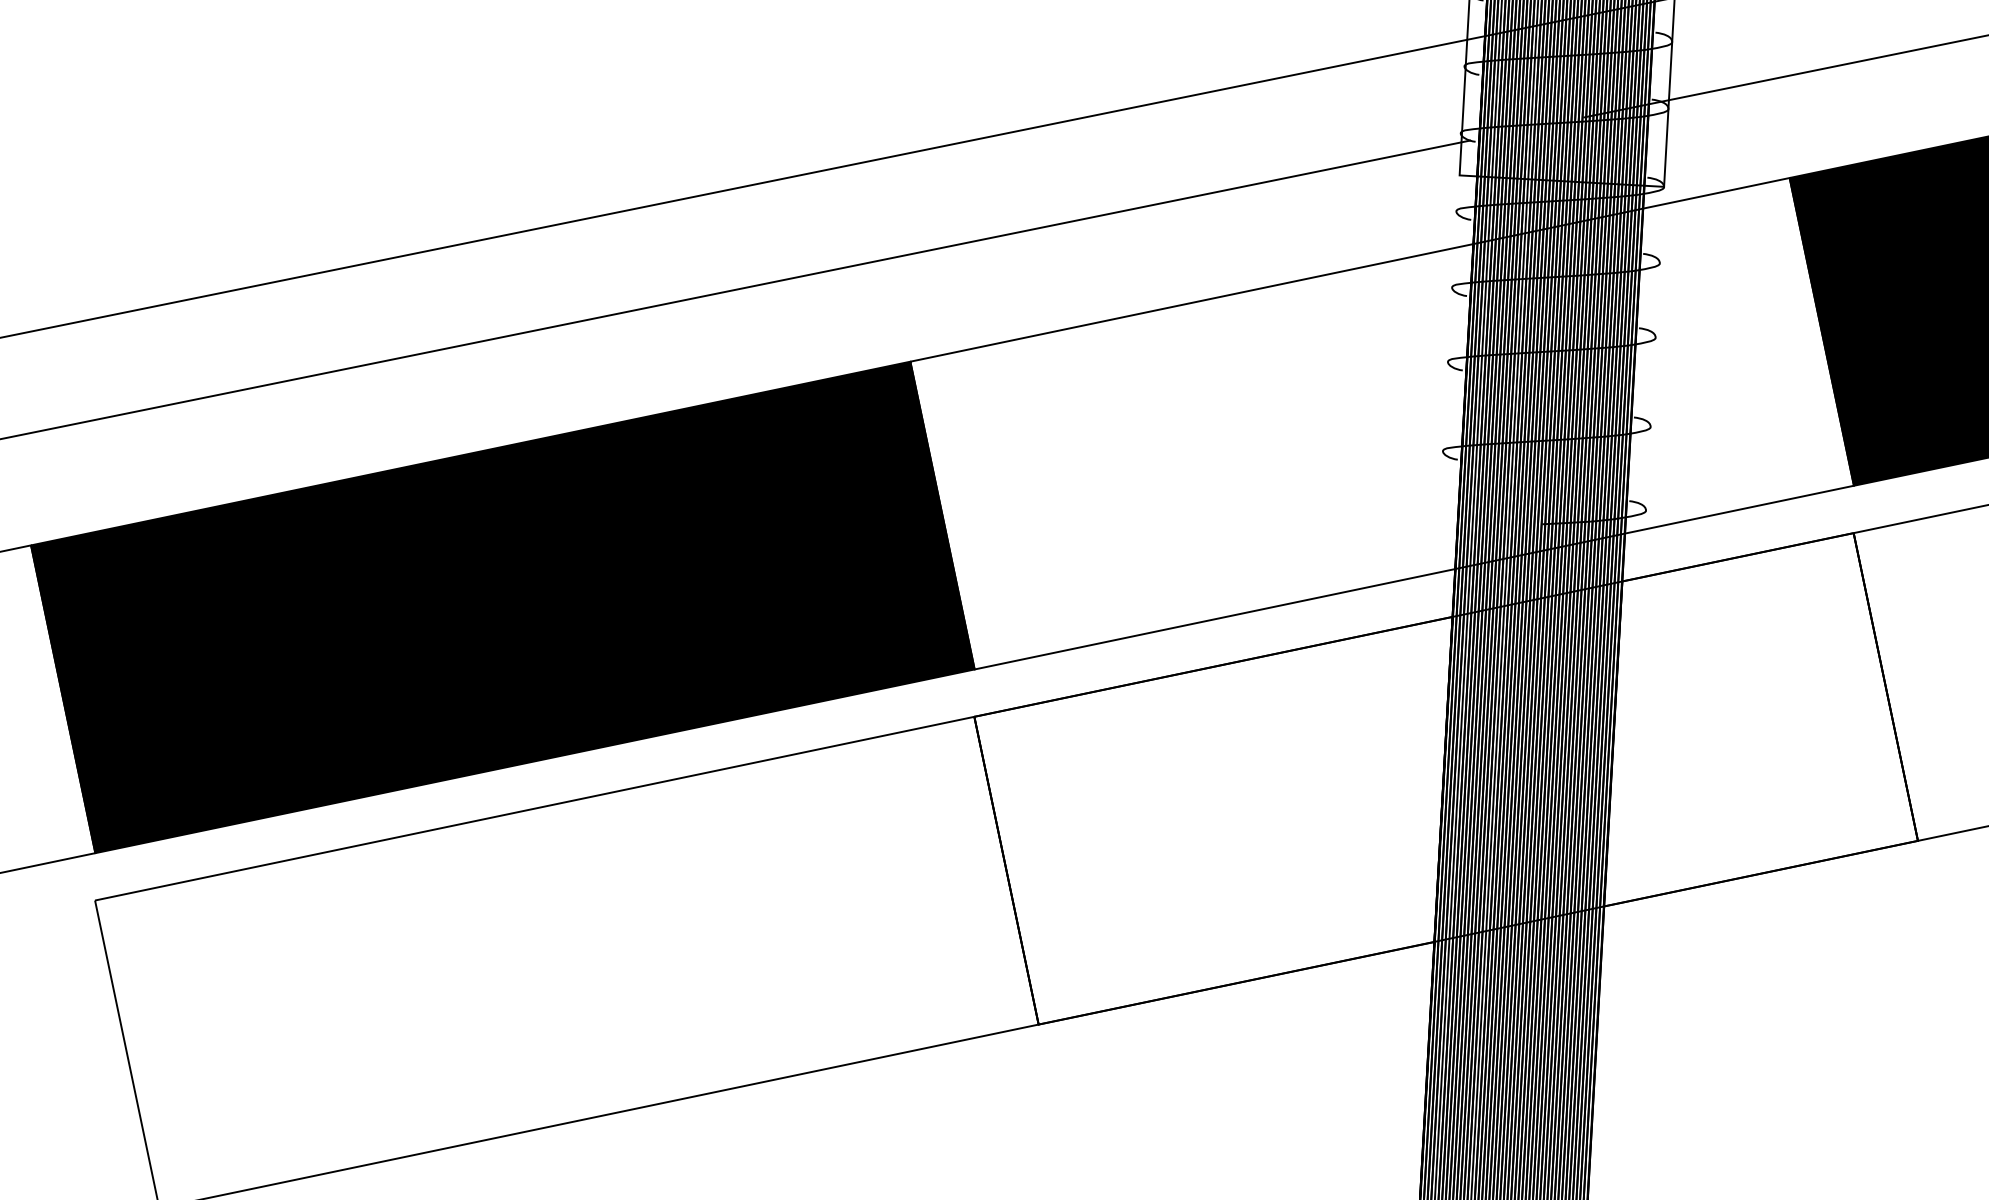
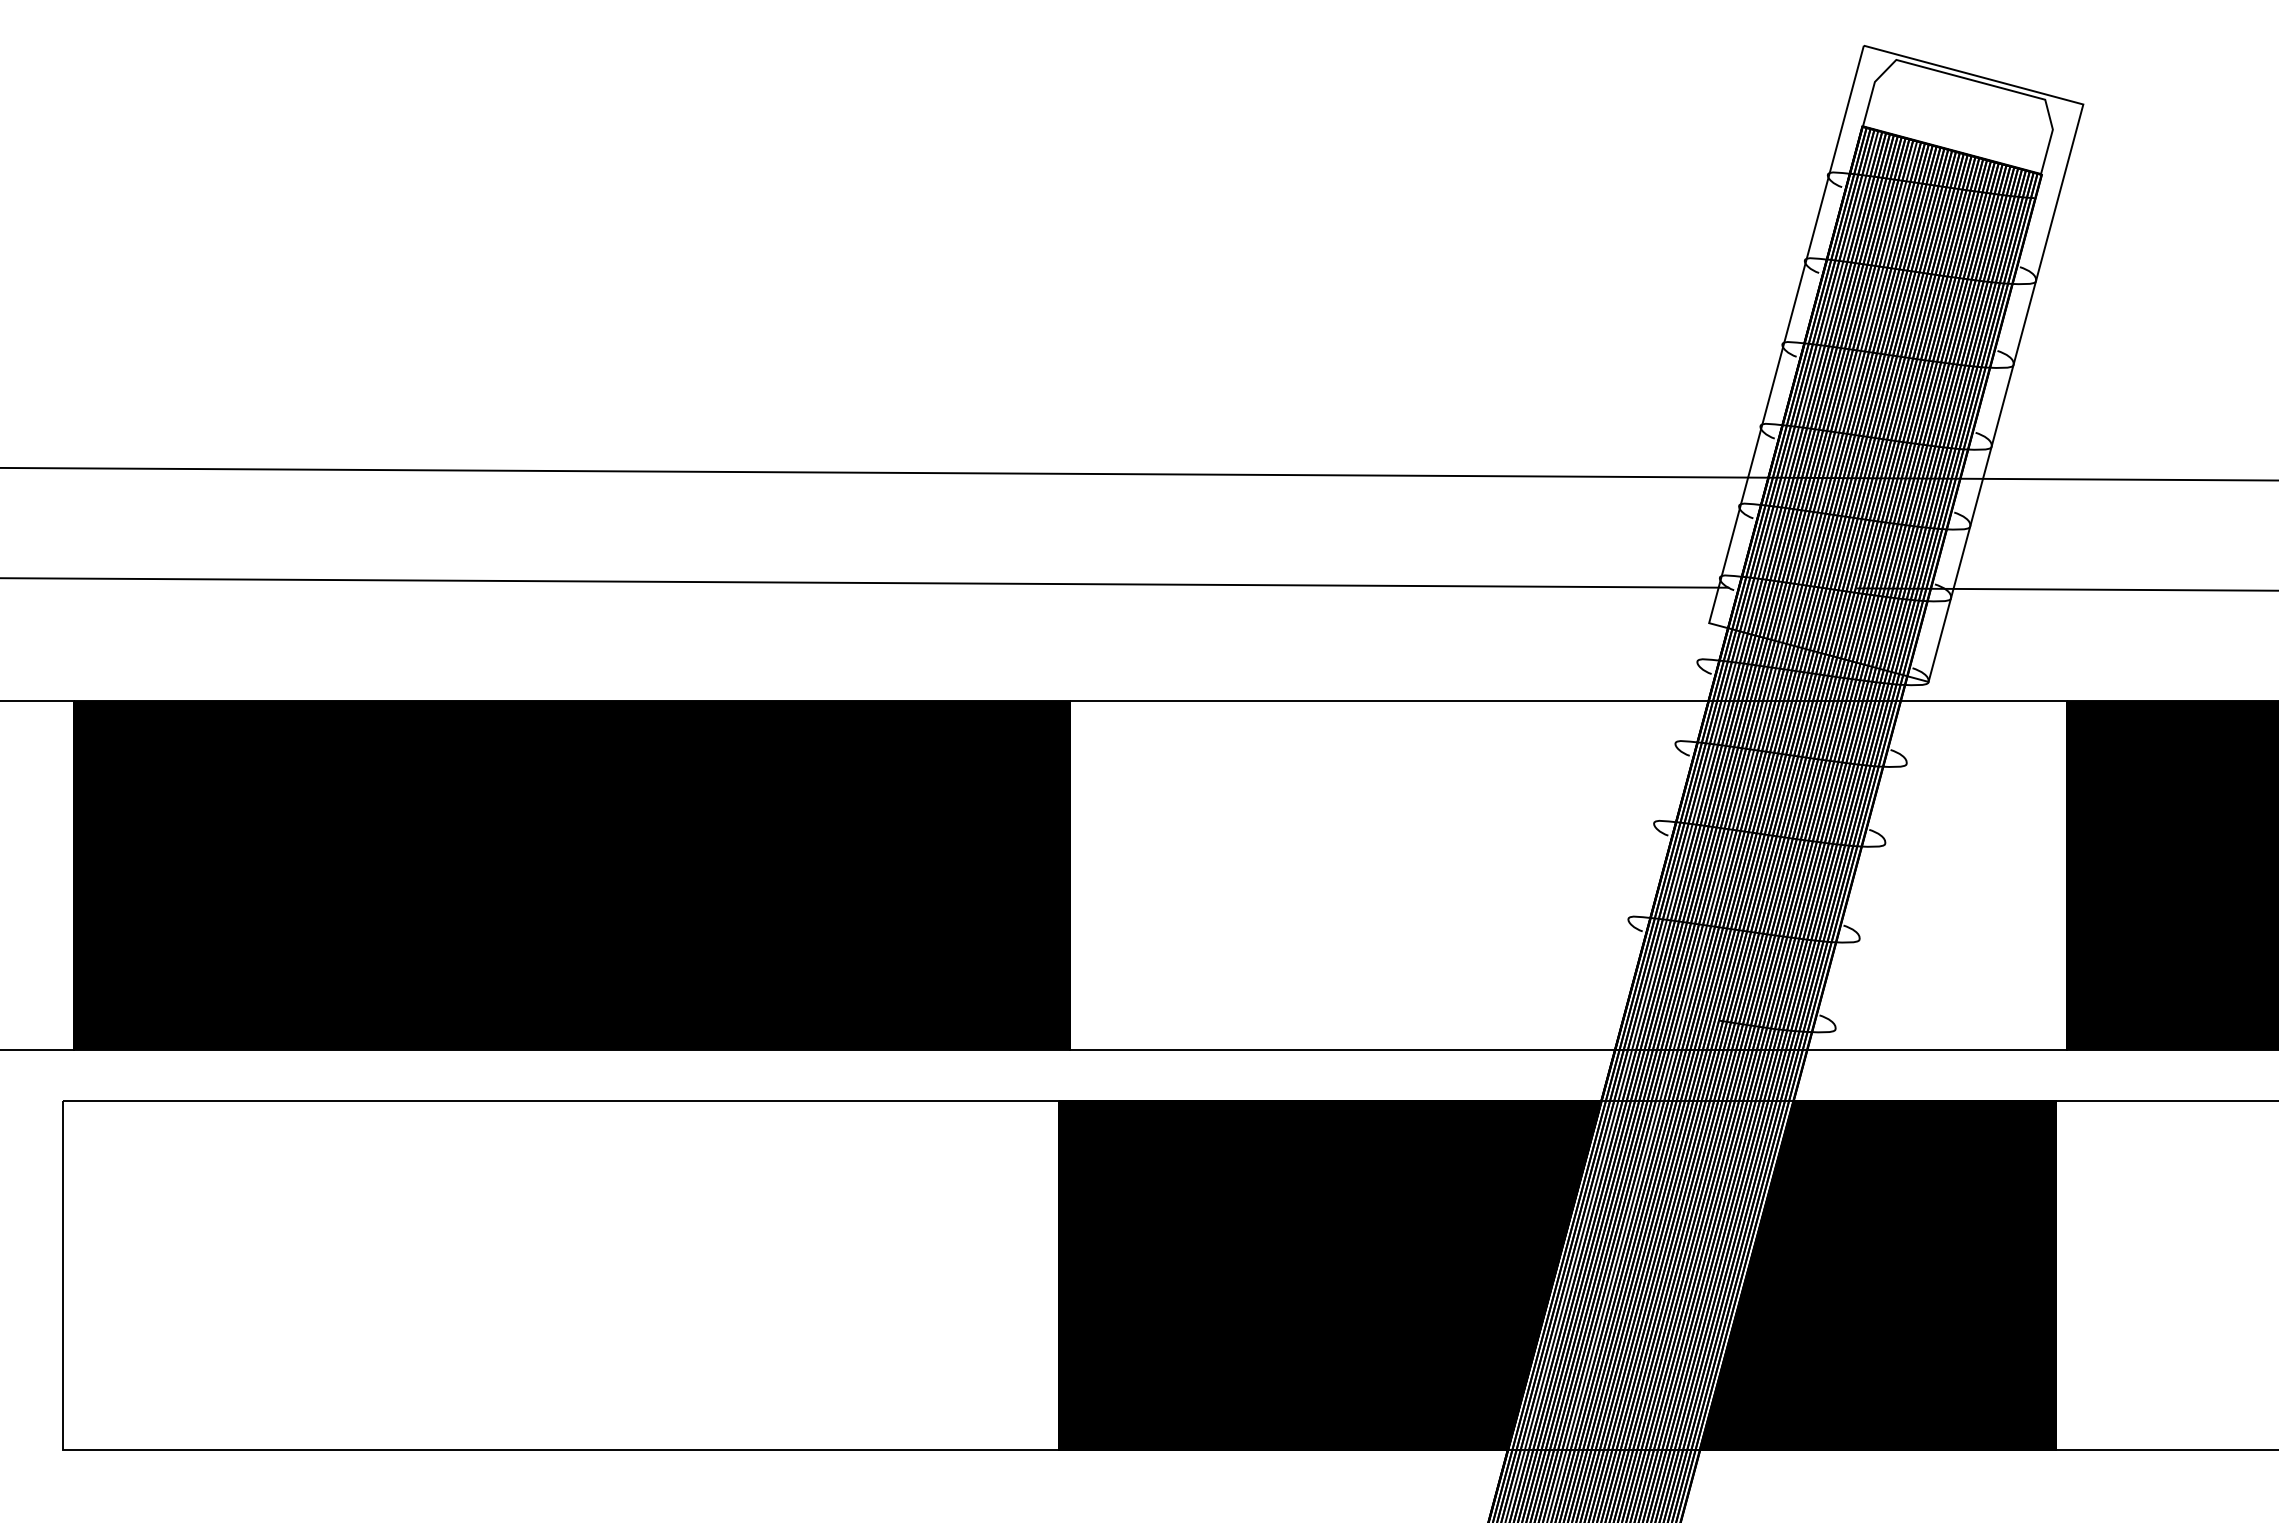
fill: (1728, 719) -> (1877, 1274), added
fill: (1245, 819) -> (1330, 1274), added

